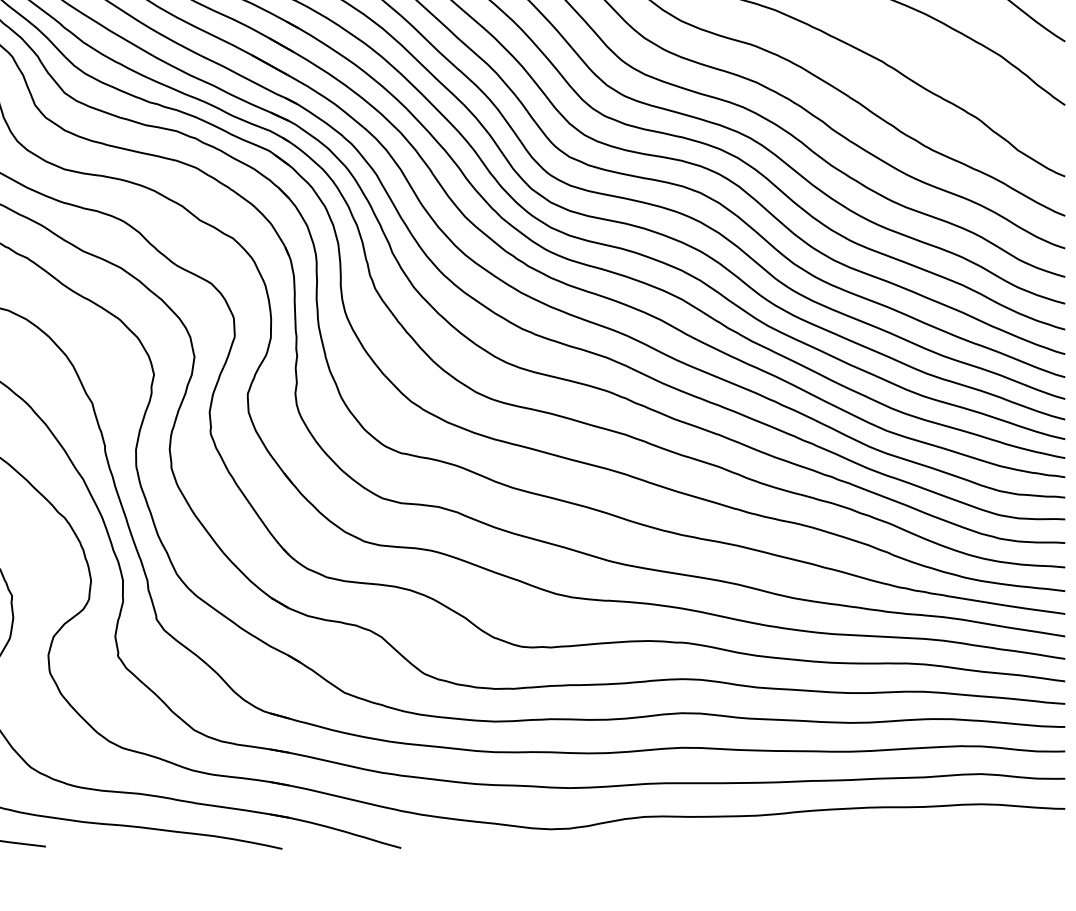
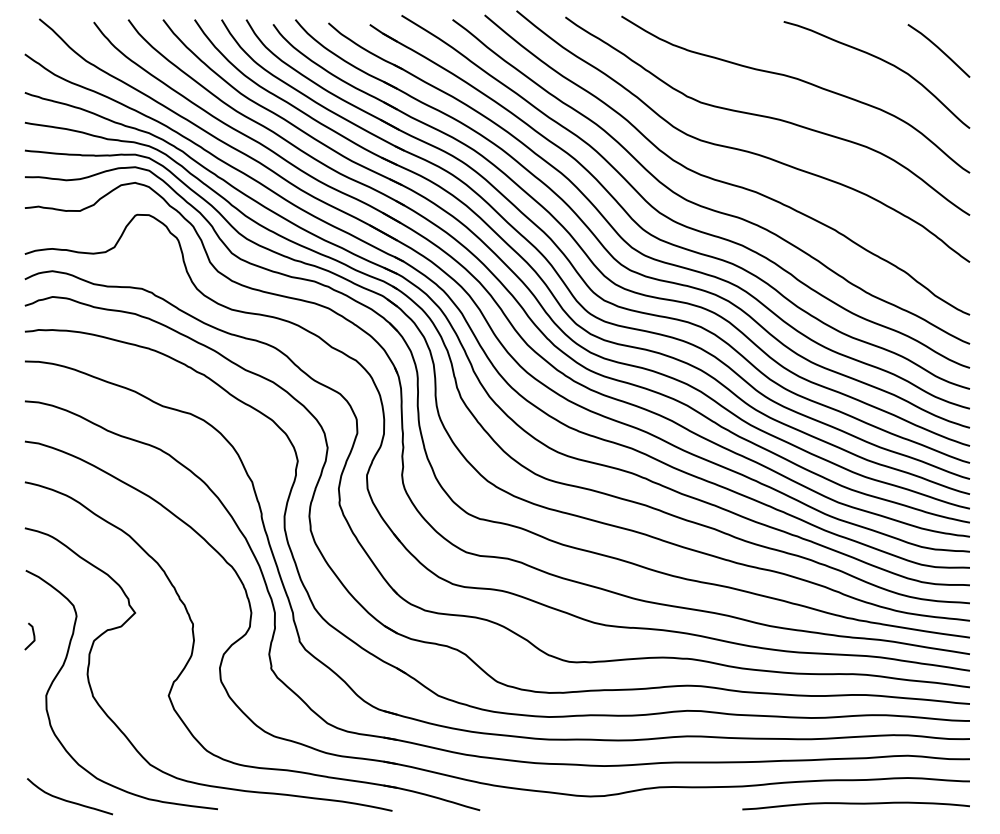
curve: (910, 840) -> (855, 804), added

